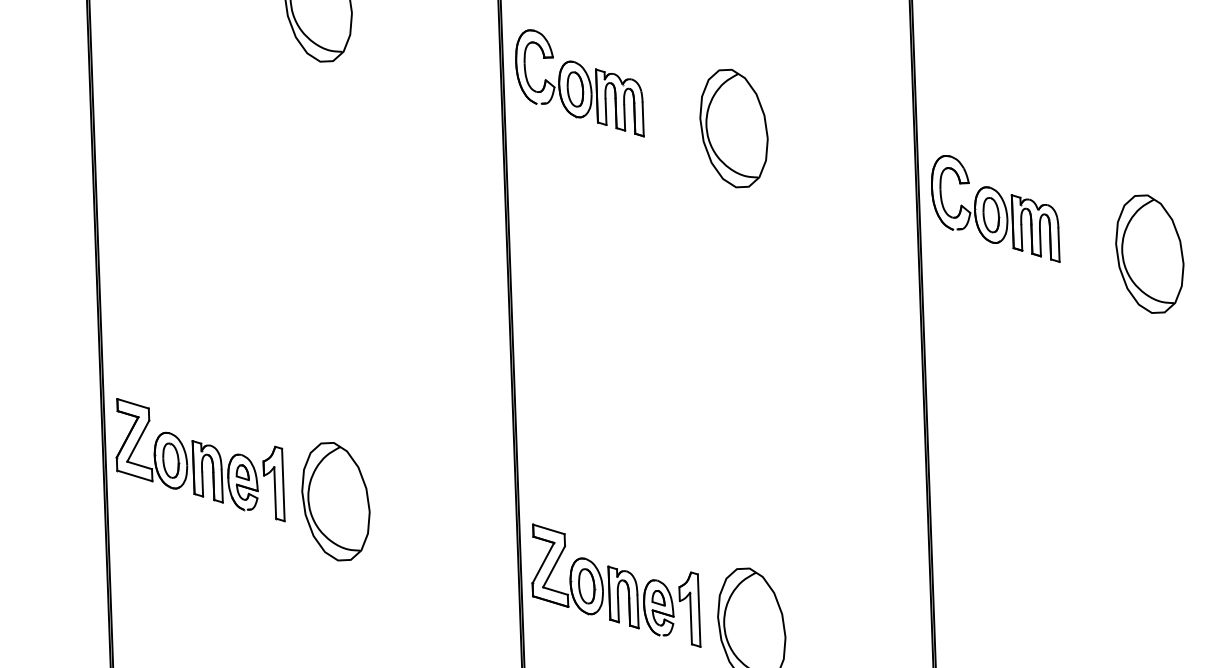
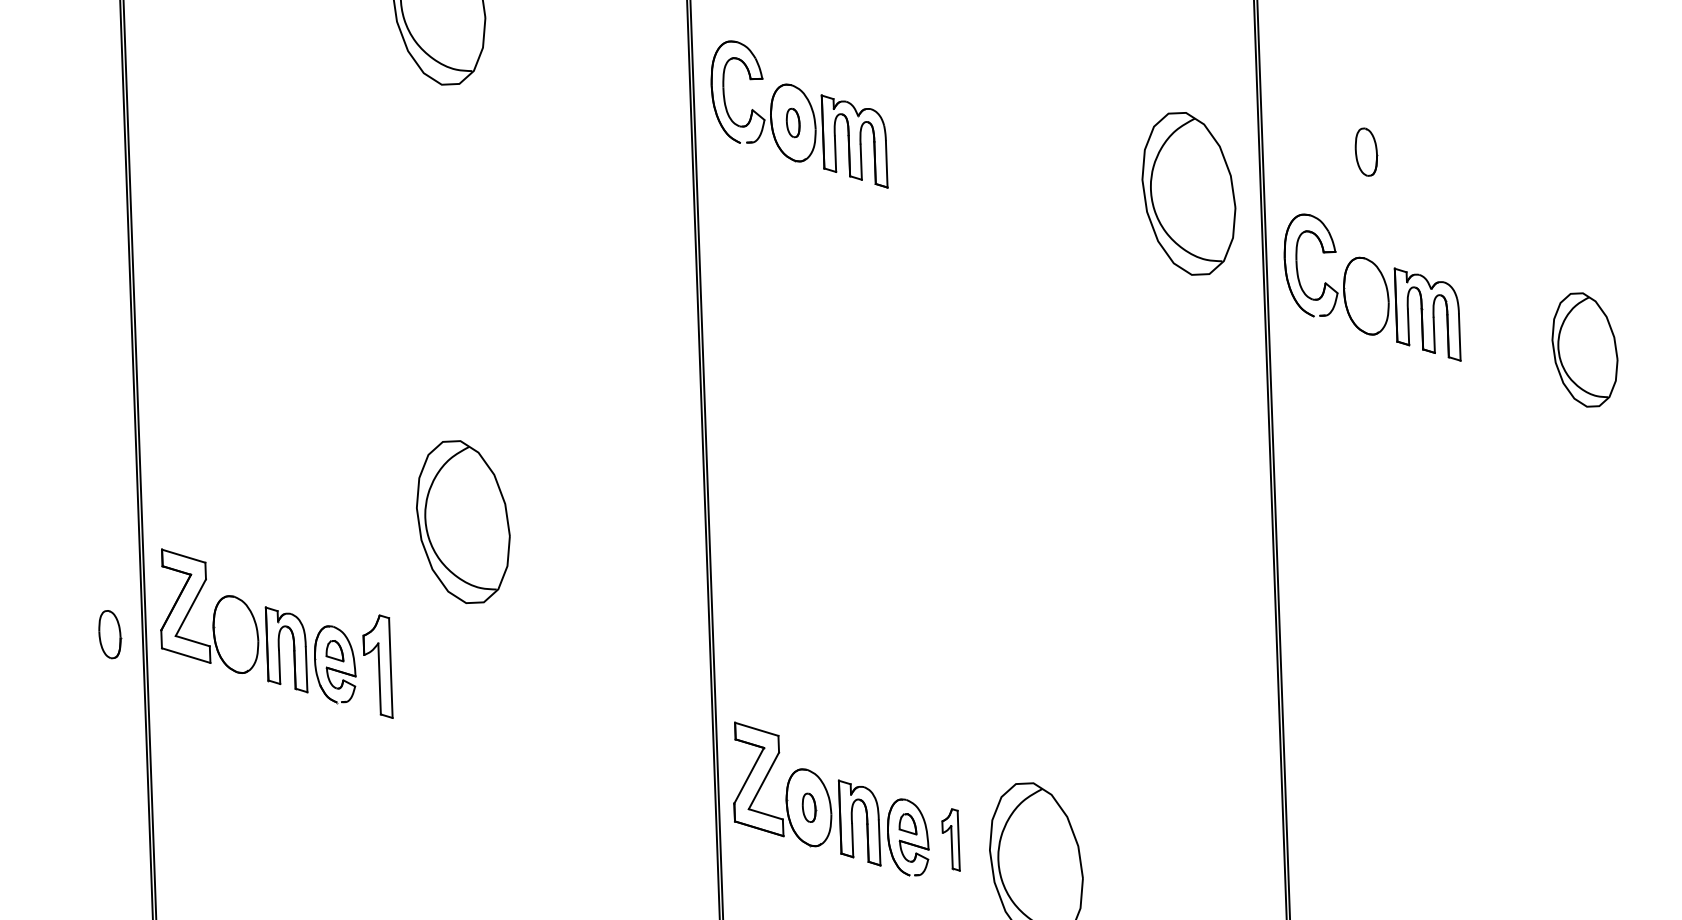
part: (574, 89) -> (792, 122), size x0.6
part: (733, 128) -> (1188, 193), moved
part: (991, 214) -> (1366, 151), moved
part: (1149, 253) -> (1584, 349), size x0.7
part: (171, 460) -> (110, 634), moved
part: (336, 501) -> (463, 521), moved
part: (587, 586) -> (809, 807), size x0.6
part: (689, 609) -> (950, 839), size x0.6

